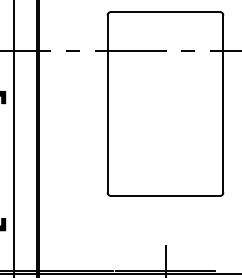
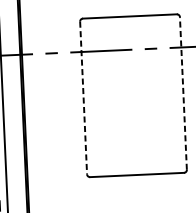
line: (107, 104) -> (83, 98), solid -> dashed
line: (223, 104) -> (183, 93), solid -> dashed

